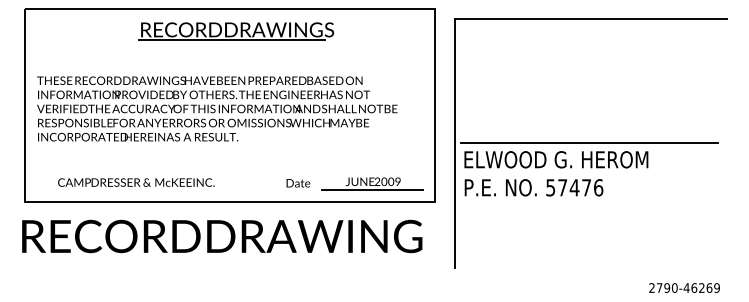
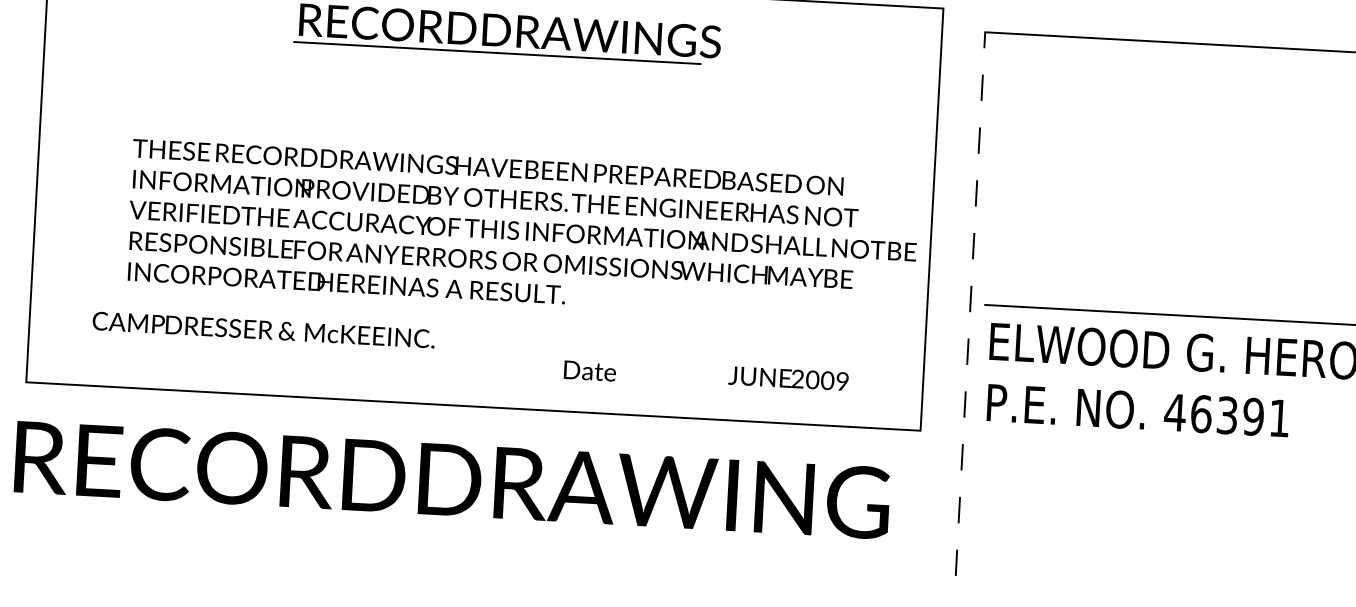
text: (217, 108) -> (523, 230), moved
line: (454, 143) -> (970, 304), solid -> dashed
text: (136, 182) -> (264, 329), moved
text: (298, 183) -> (590, 371), moved
text: (574, 187) -> (1227, 414), 57476 -> 46391
line: (372, 190) -> (785, 397), removed

